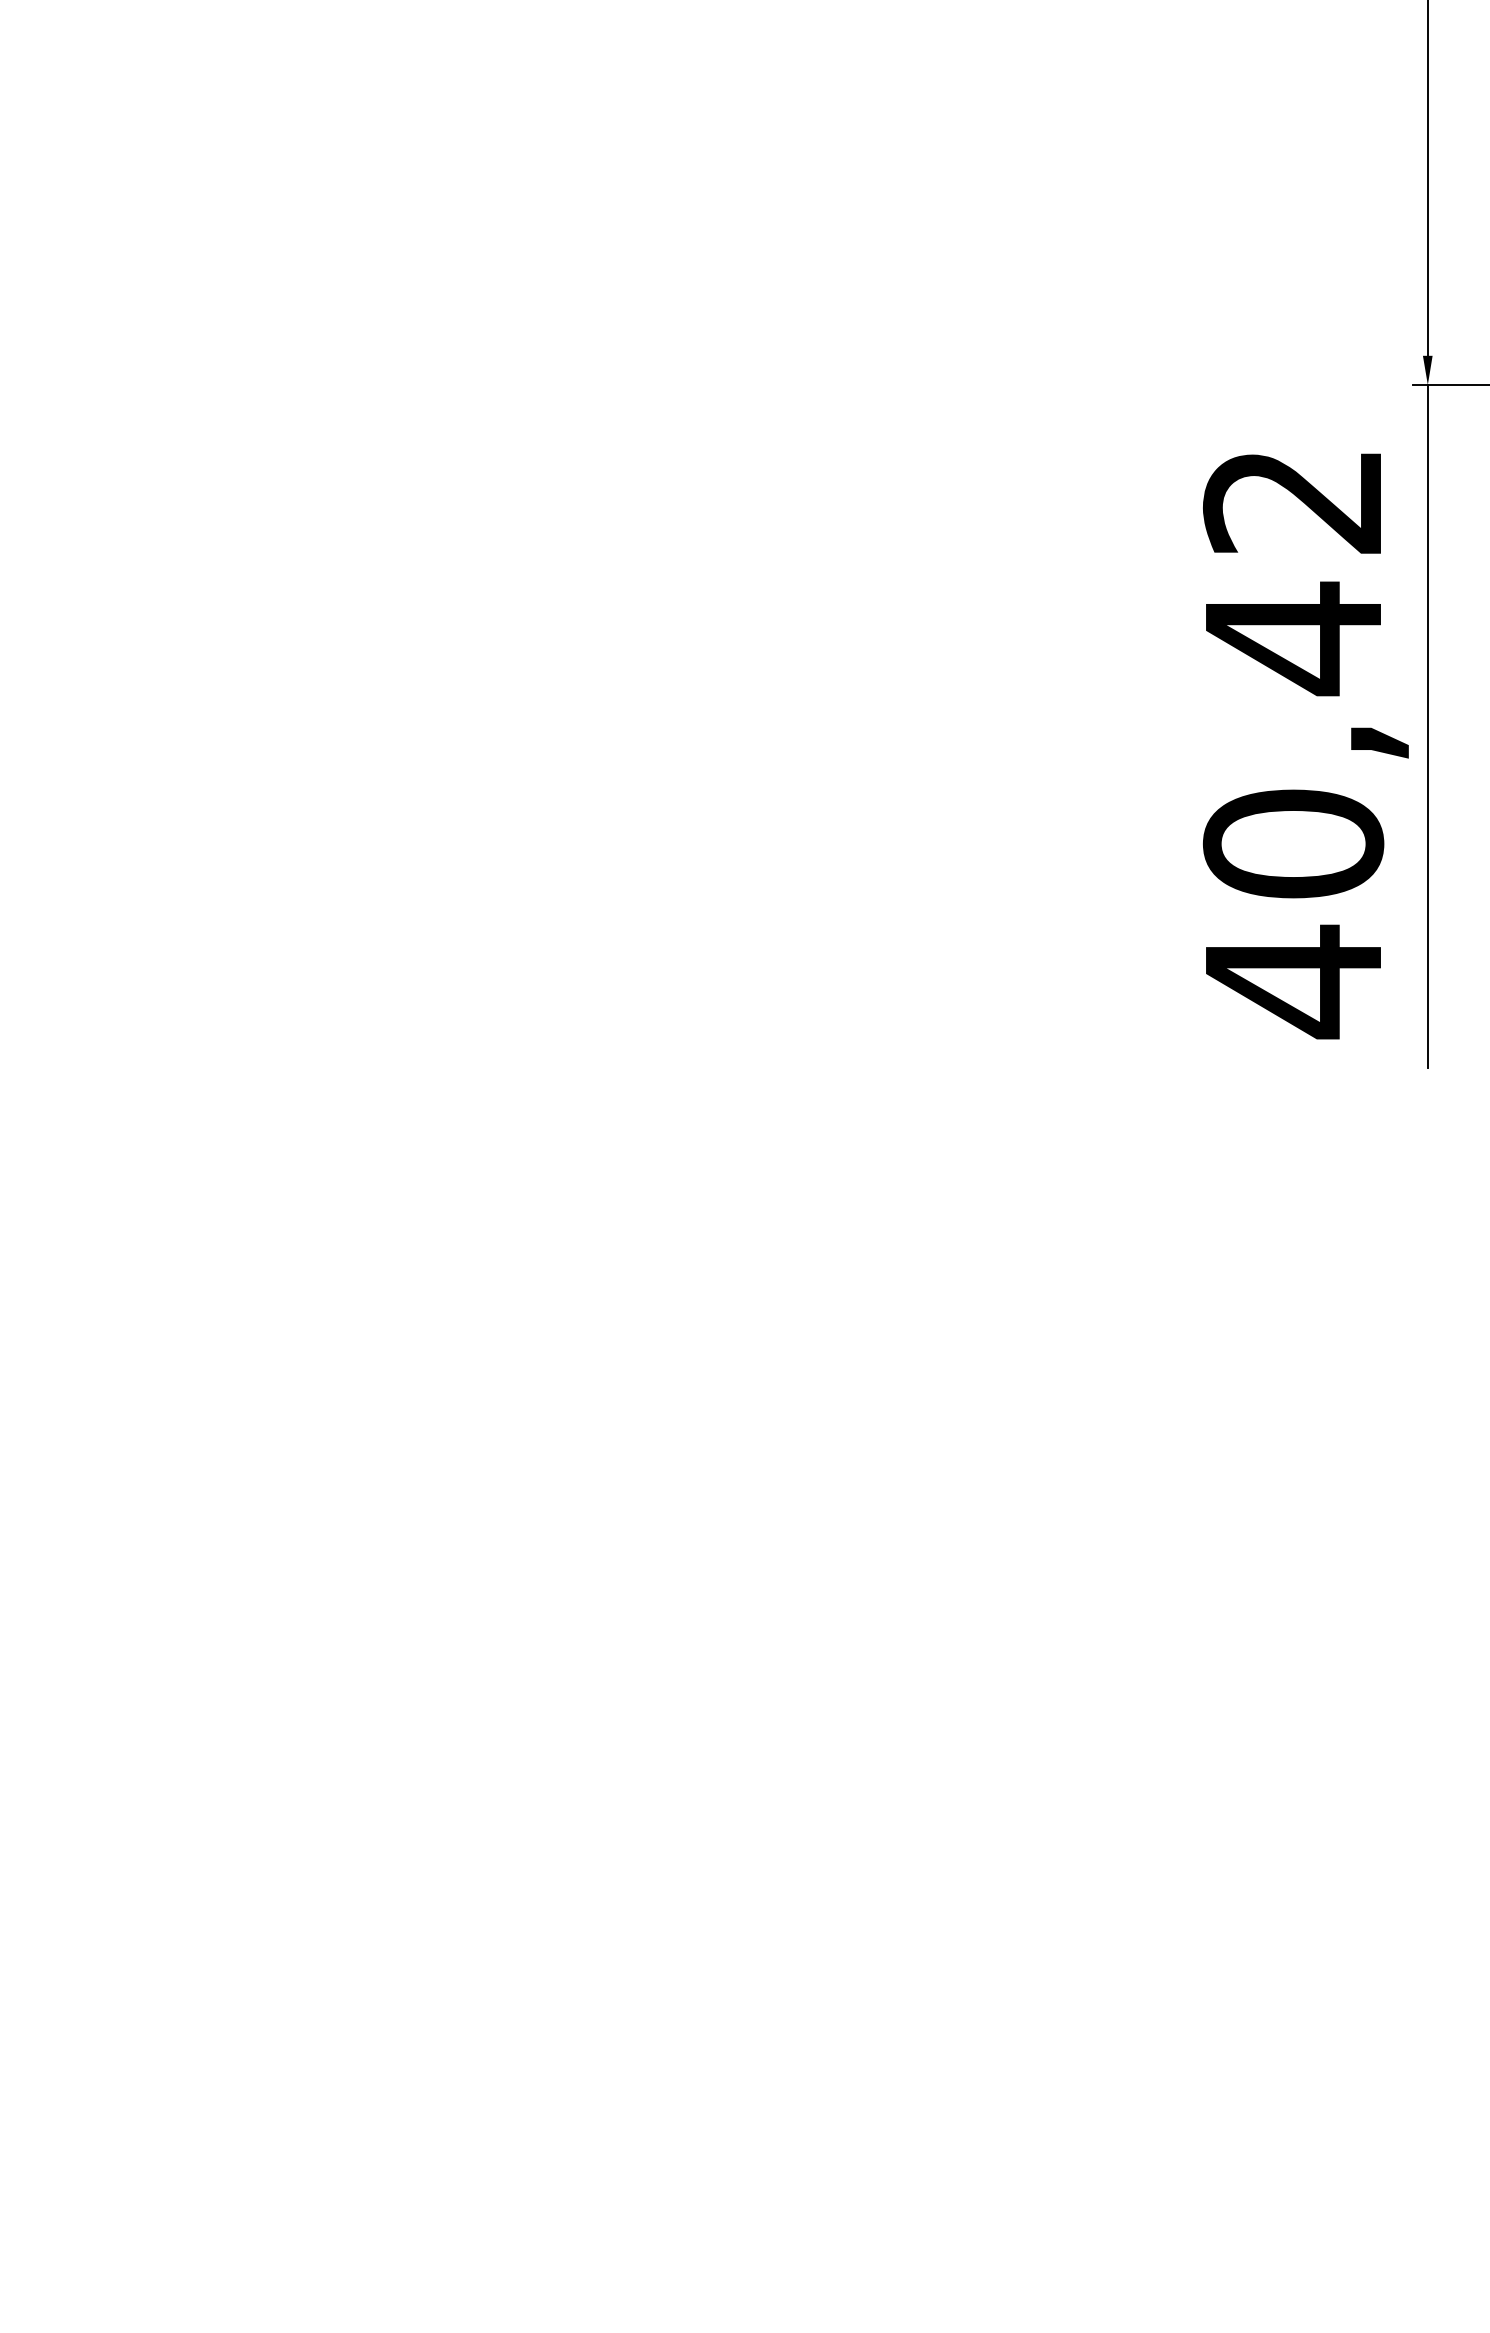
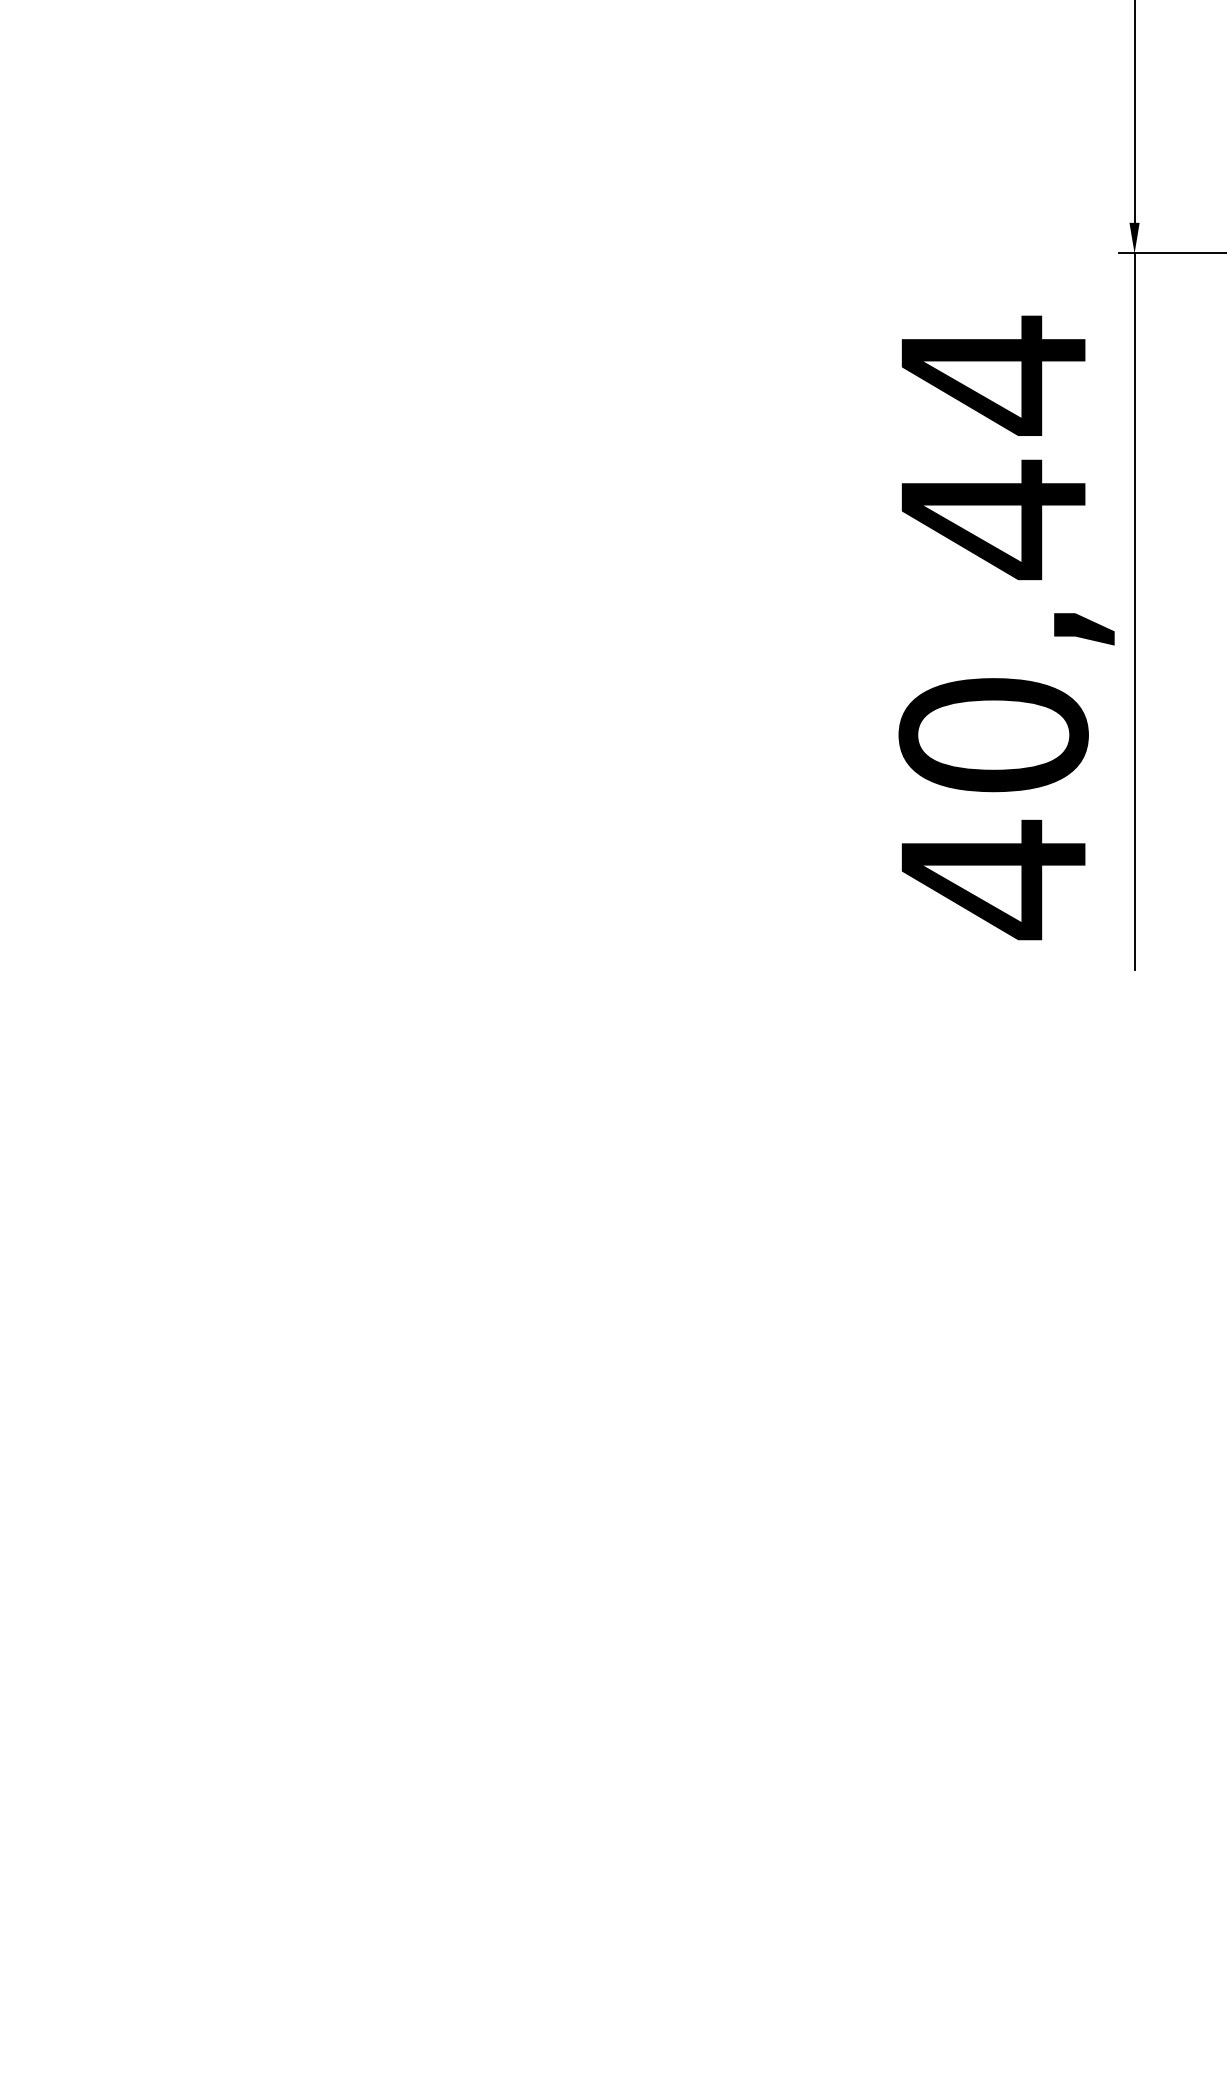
text: (1291, 501) -> (991, 375), 40,42 -> 40,44

